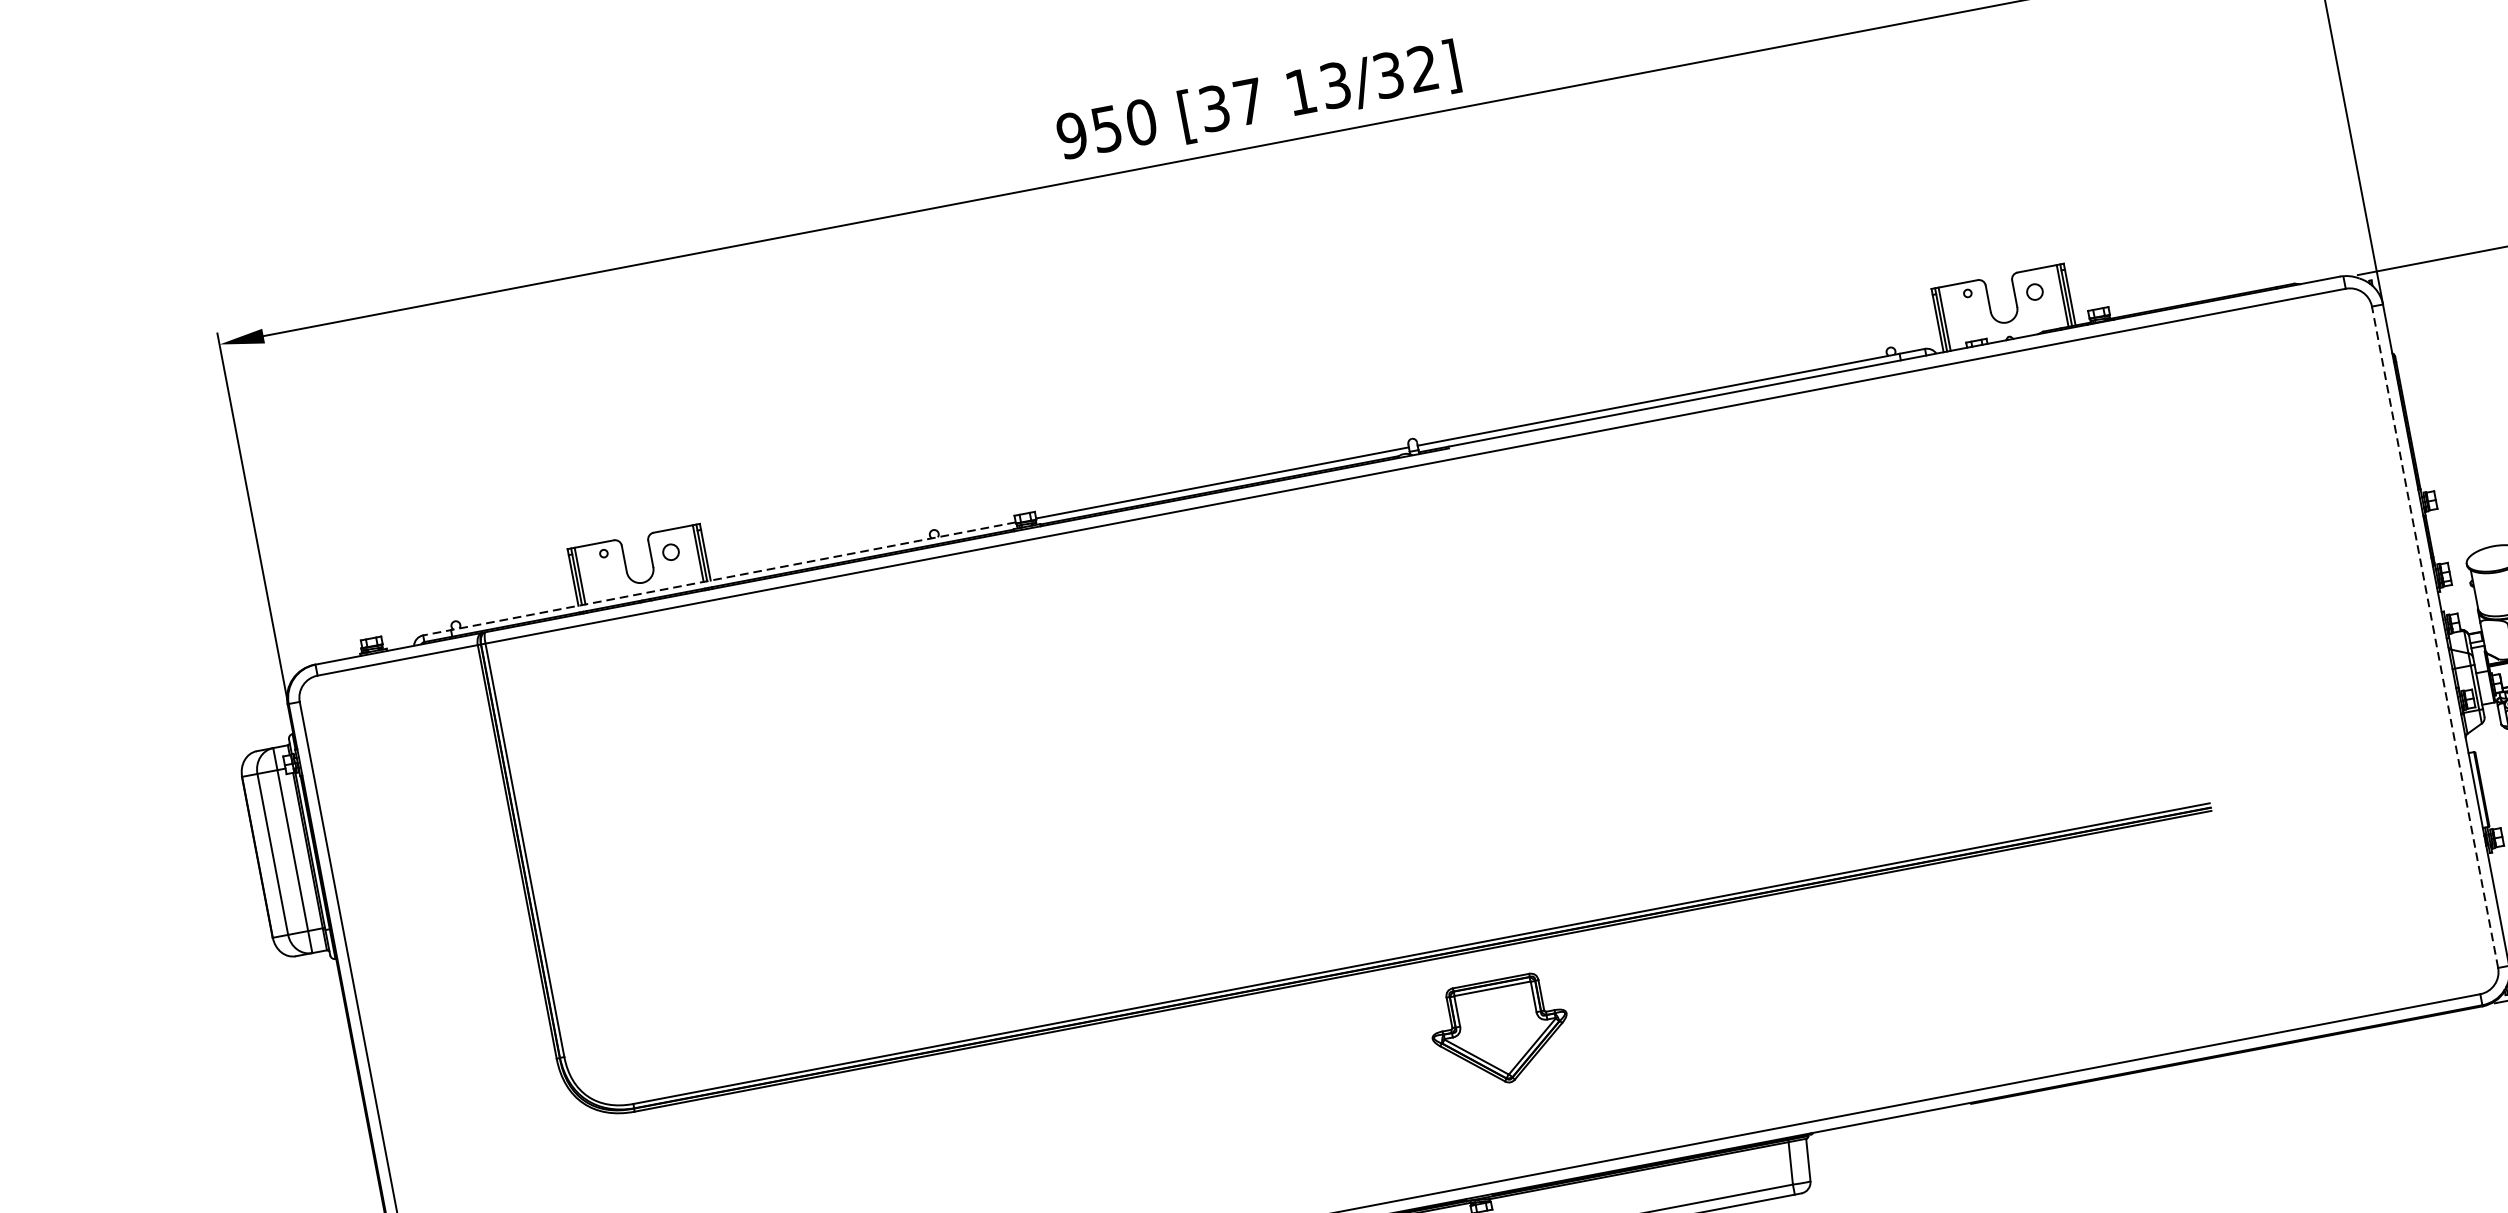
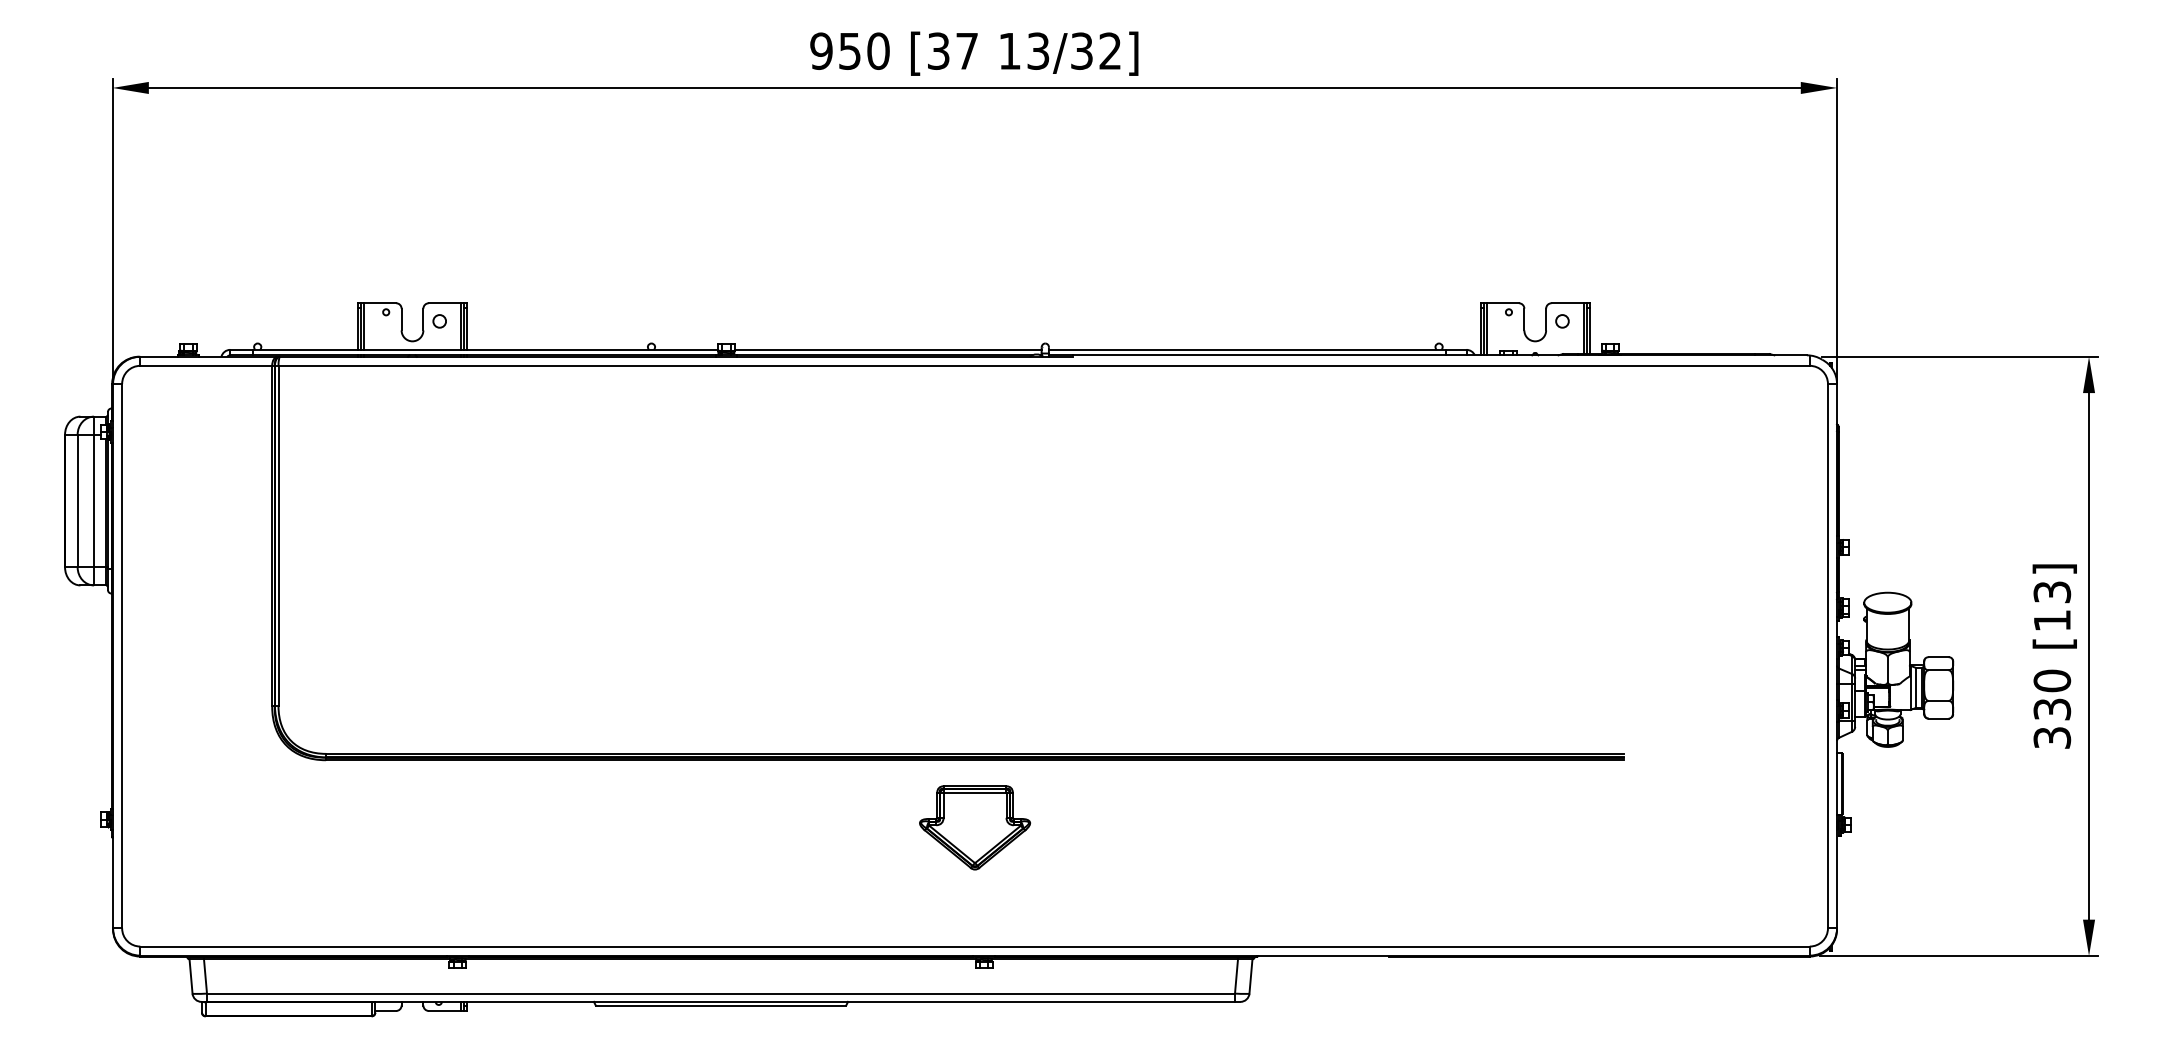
line: (719, 578) -> (474, 349), dashed -> solid
line: (2434, 636) -> (1827, 655), dashed -> solid
part: (1501, 1031) -> (975, 827), moved

